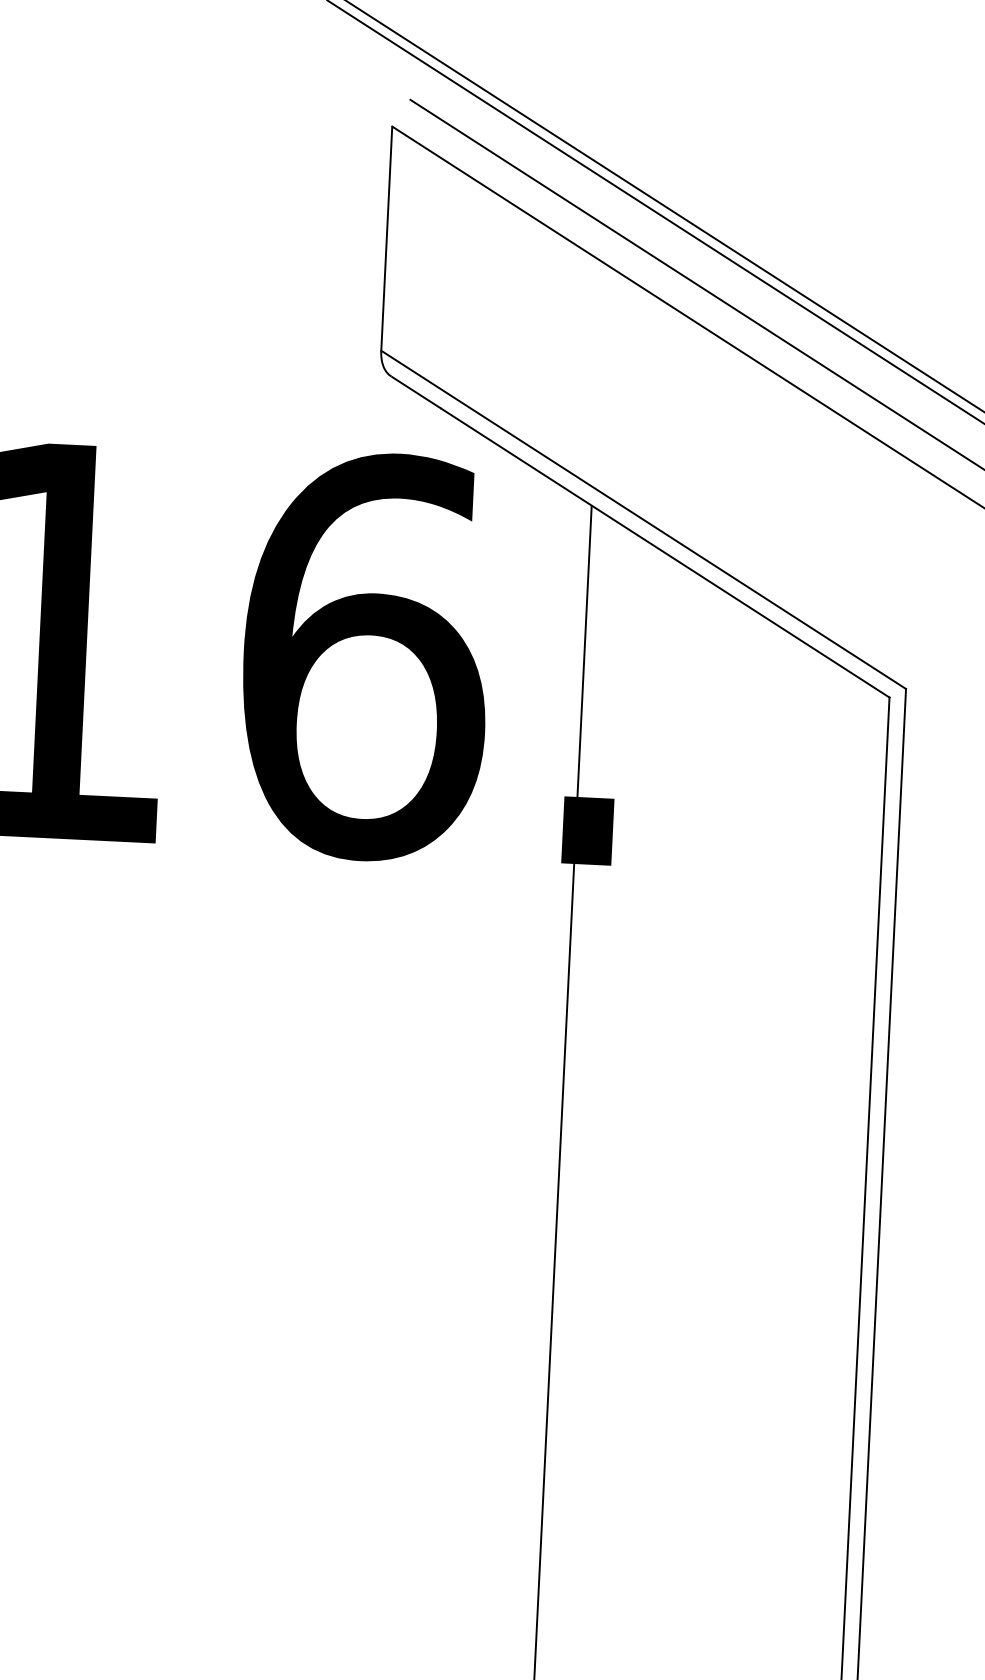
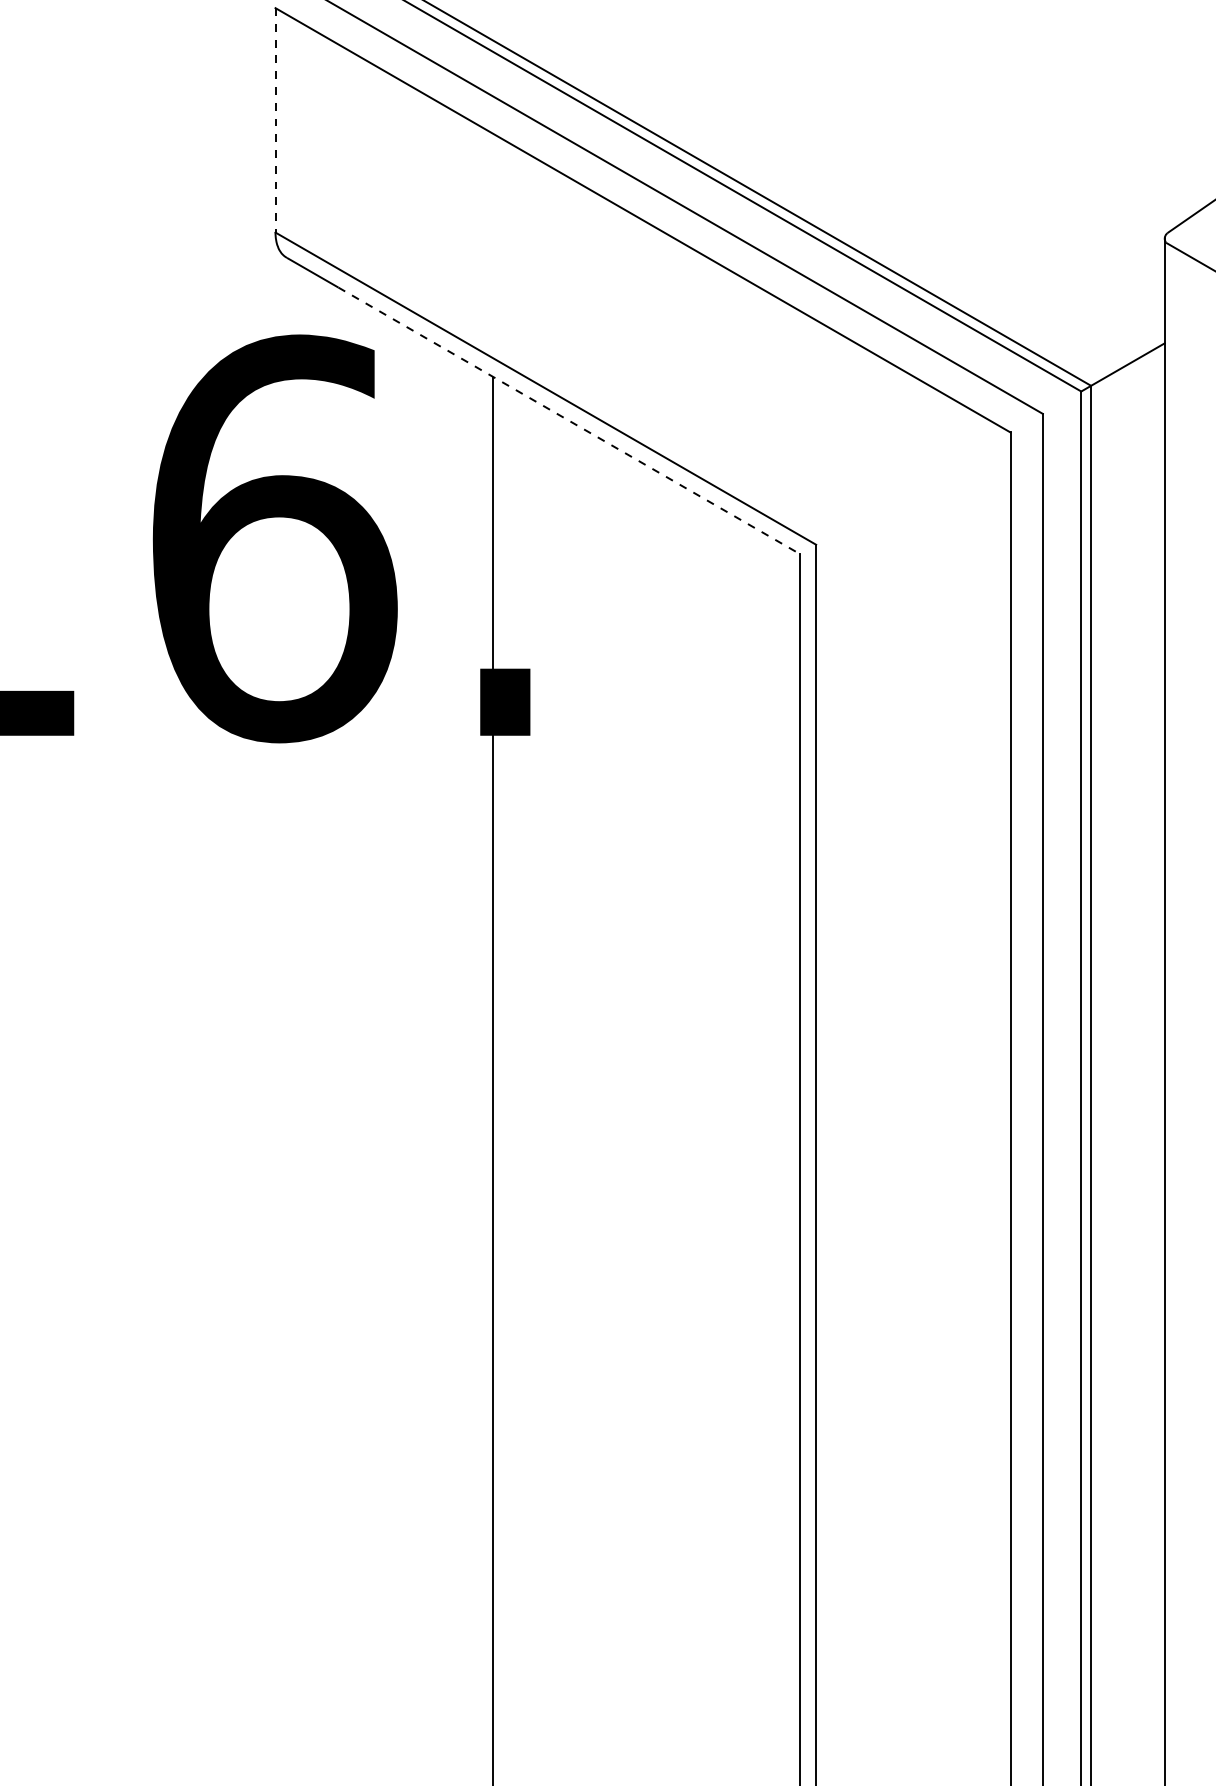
line: (386, 238) -> (275, 120), solid -> dashed
line: (665, 552) -> (569, 420), solid -> dashed

